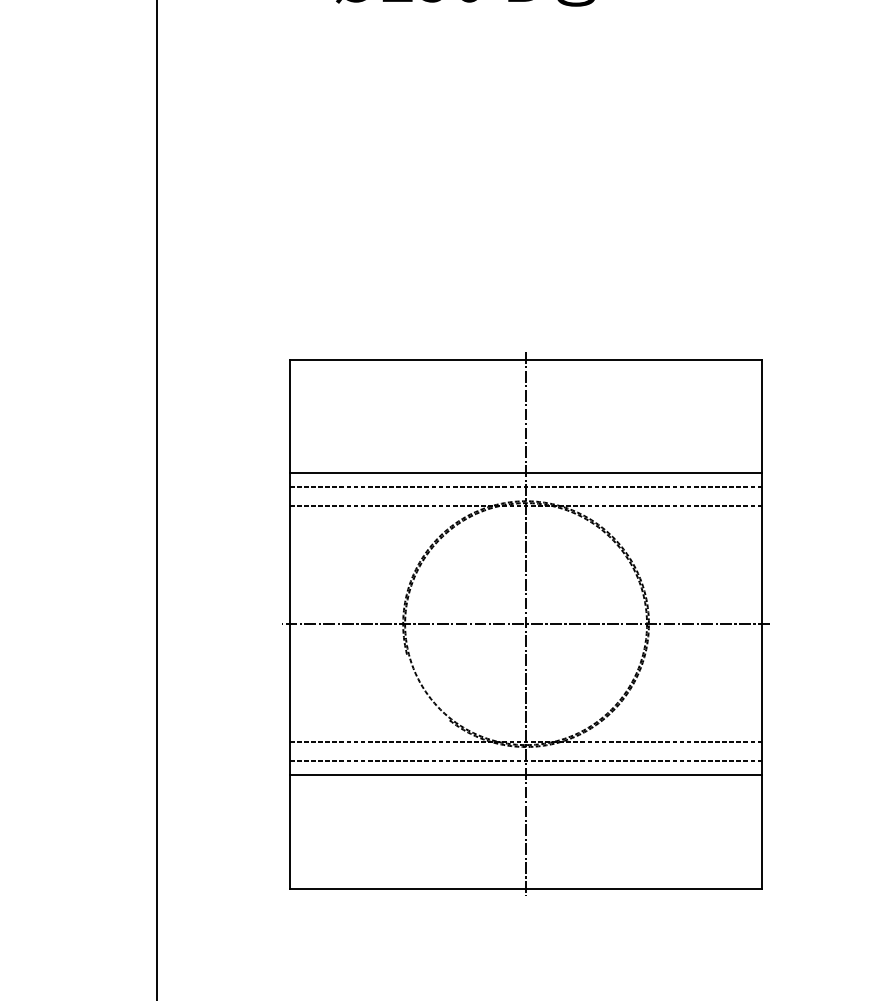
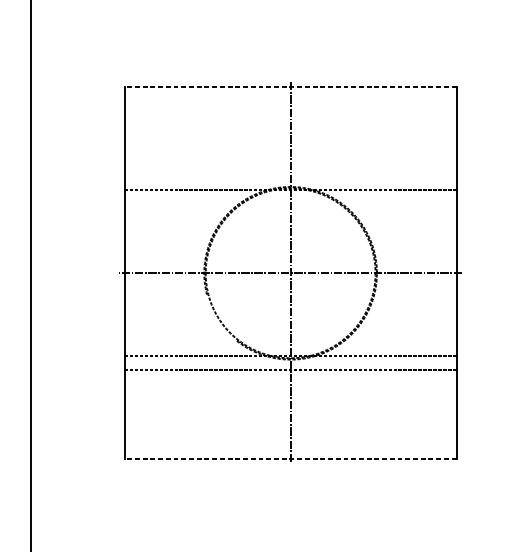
line: (525, 359) -> (290, 87), solid -> dashed
line: (525, 472) -> (290, 166), removed
line: (525, 487) -> (290, 177), removed
line: (525, 775) -> (290, 379), removed
line: (525, 888) -> (290, 458), solid -> dashed

